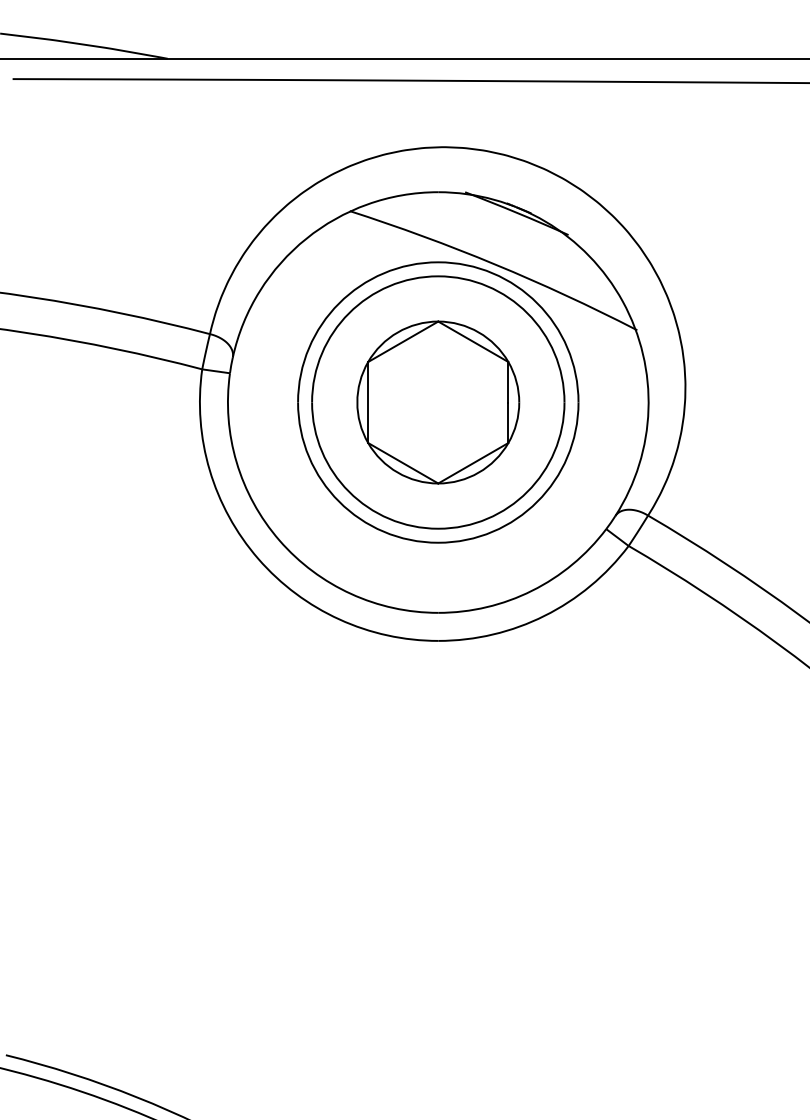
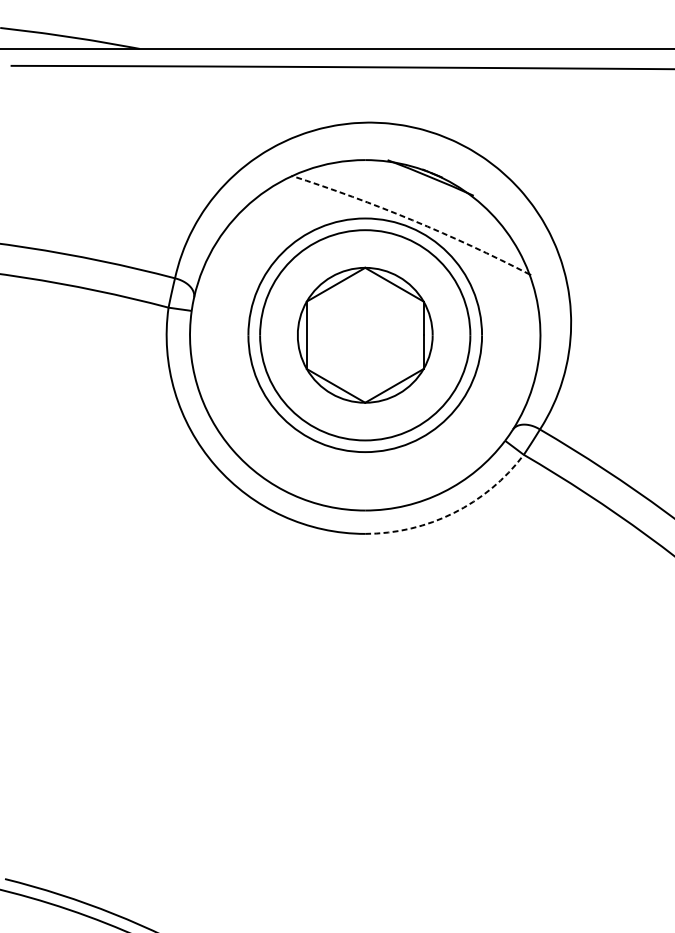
arc: (495, 264) -> (412, 220), solid -> dashed
arc: (544, 615) -> (453, 512), solid -> dashed

